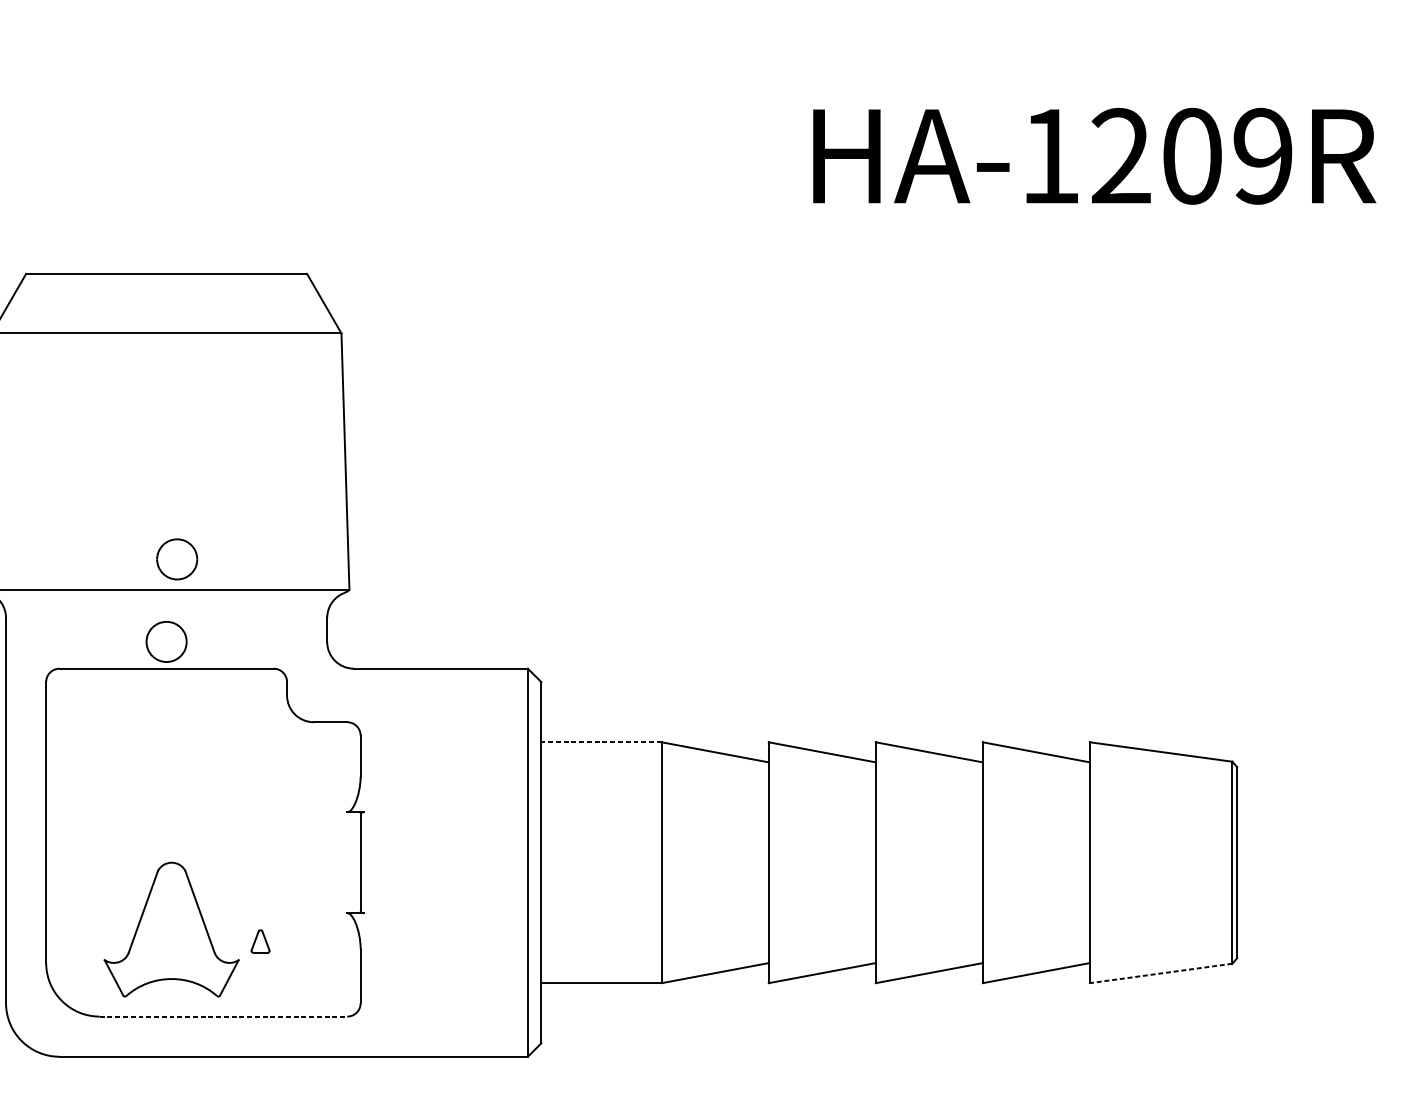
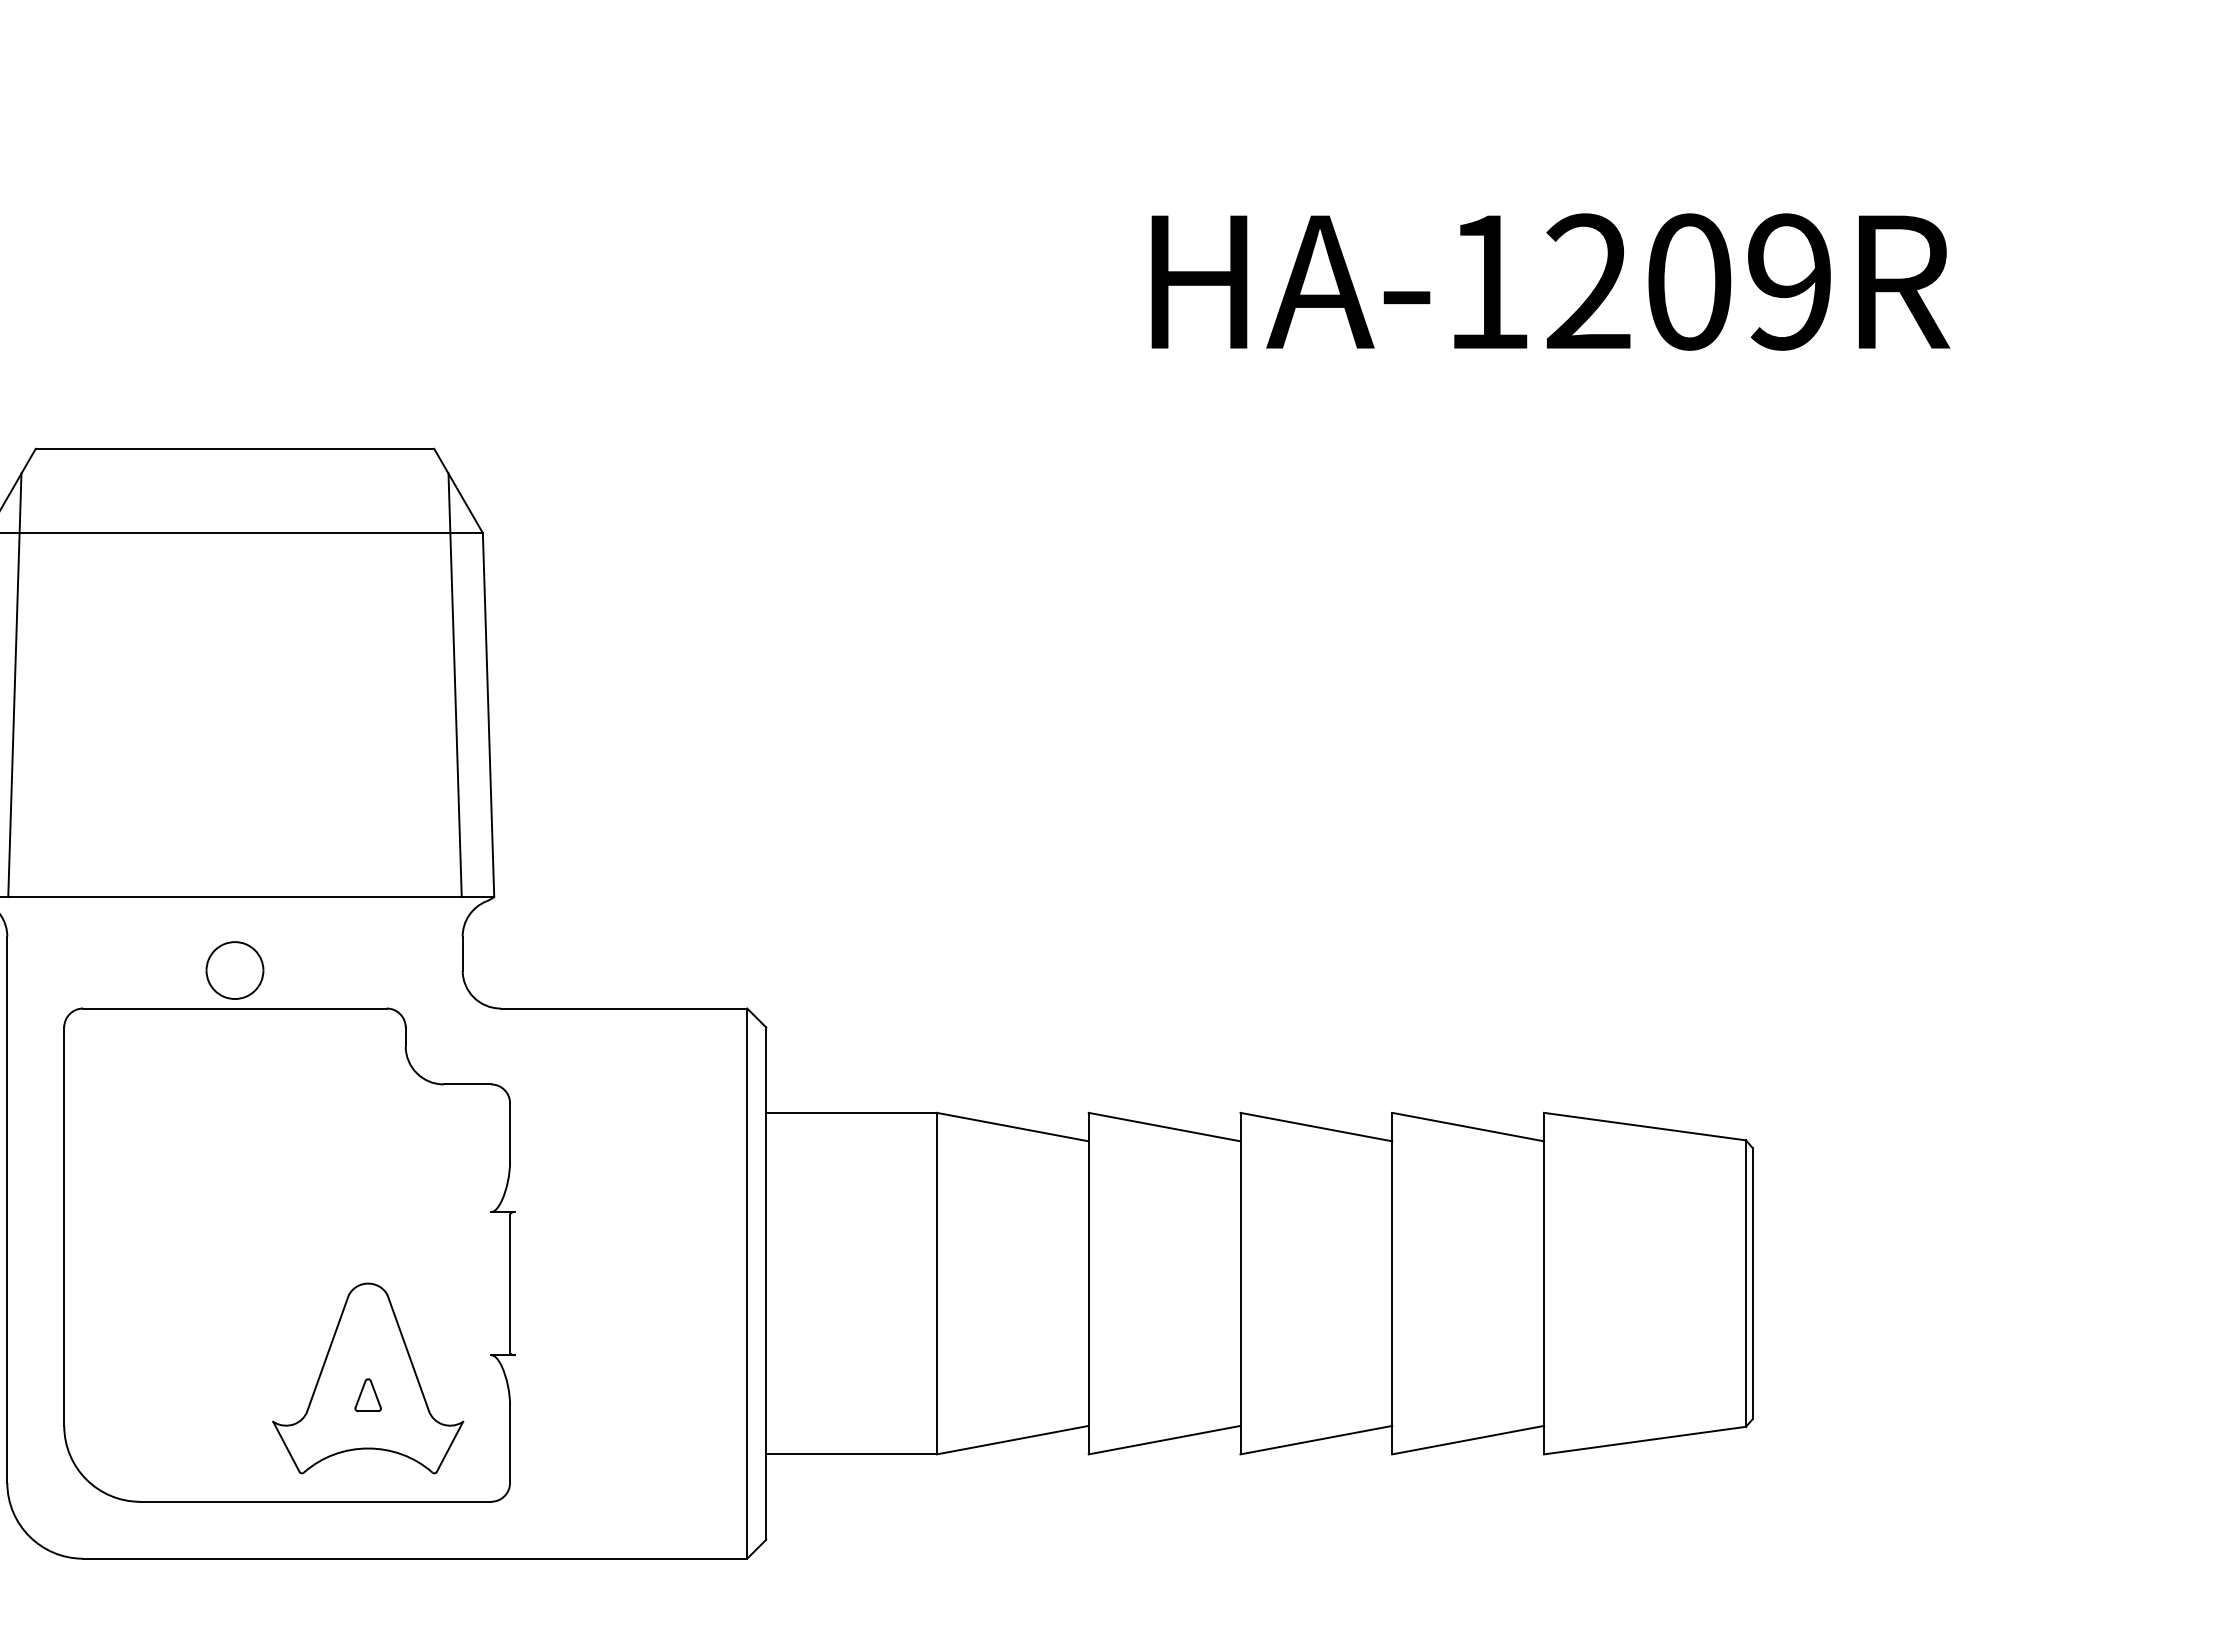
line: (11, 440) -> (14, 685), added
line: (321, 440) -> (454, 685), added
part: (176, 559) -> (249, 853), removed
line: (601, 742) -> (851, 1112), dashed -> solid
part: (171, 929) -> (368, 1378), moved
line: (1161, 973) -> (1645, 1440), dashed -> solid
line: (224, 1016) -> (316, 1501), dashed -> solid

